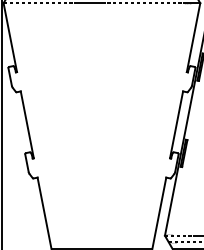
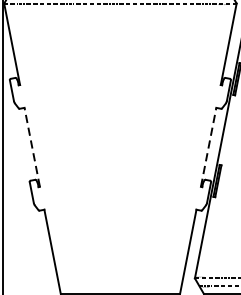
line: (27, 124) -> (32, 146), solid -> dashed
line: (176, 124) -> (208, 146), solid -> dashed

